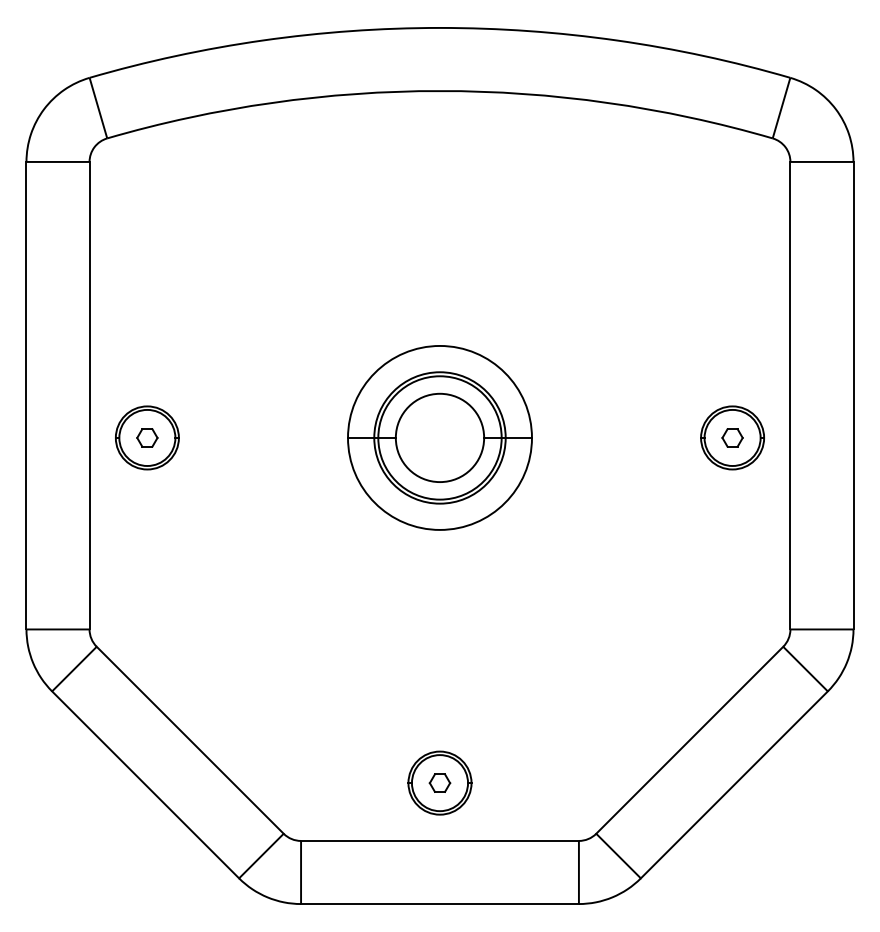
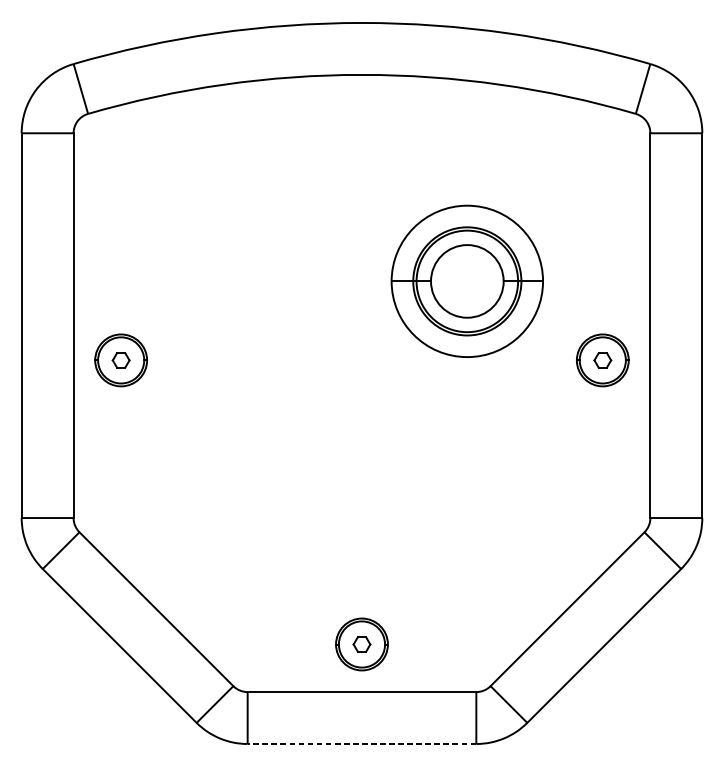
part: (439, 437) -> (466, 281), moved
line: (439, 904) -> (361, 744), solid -> dashed

